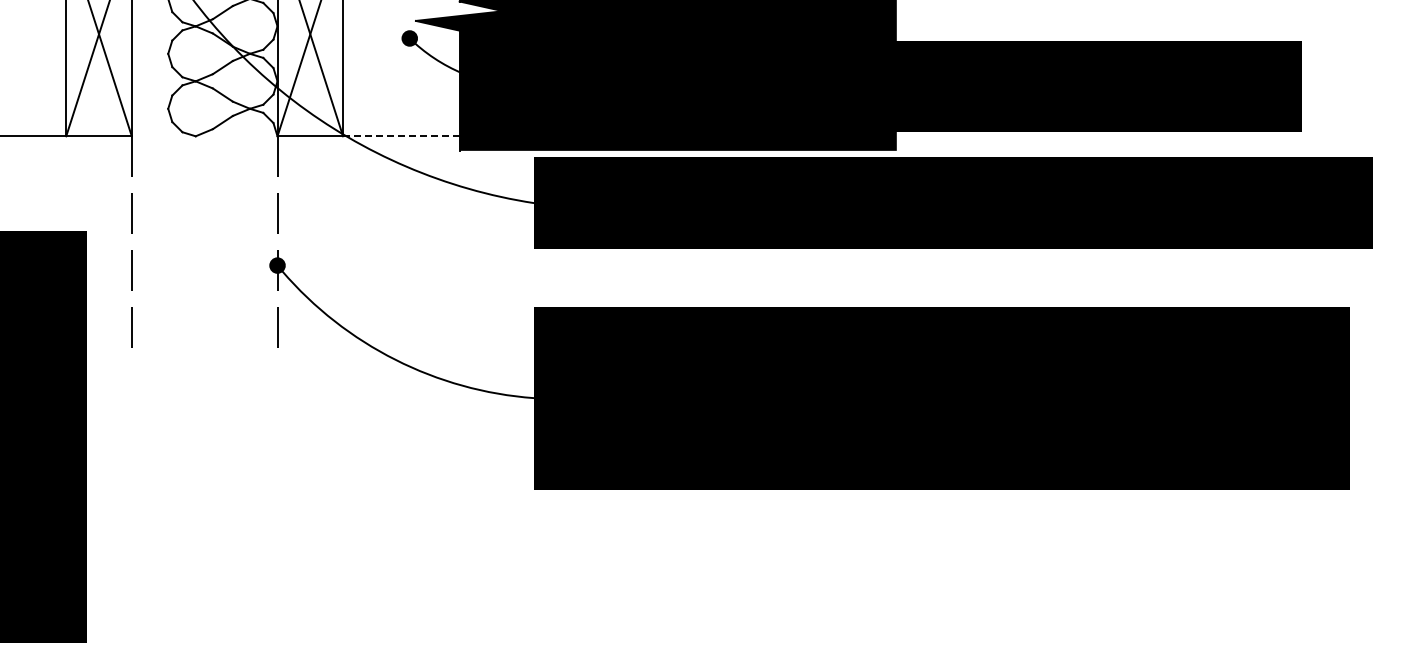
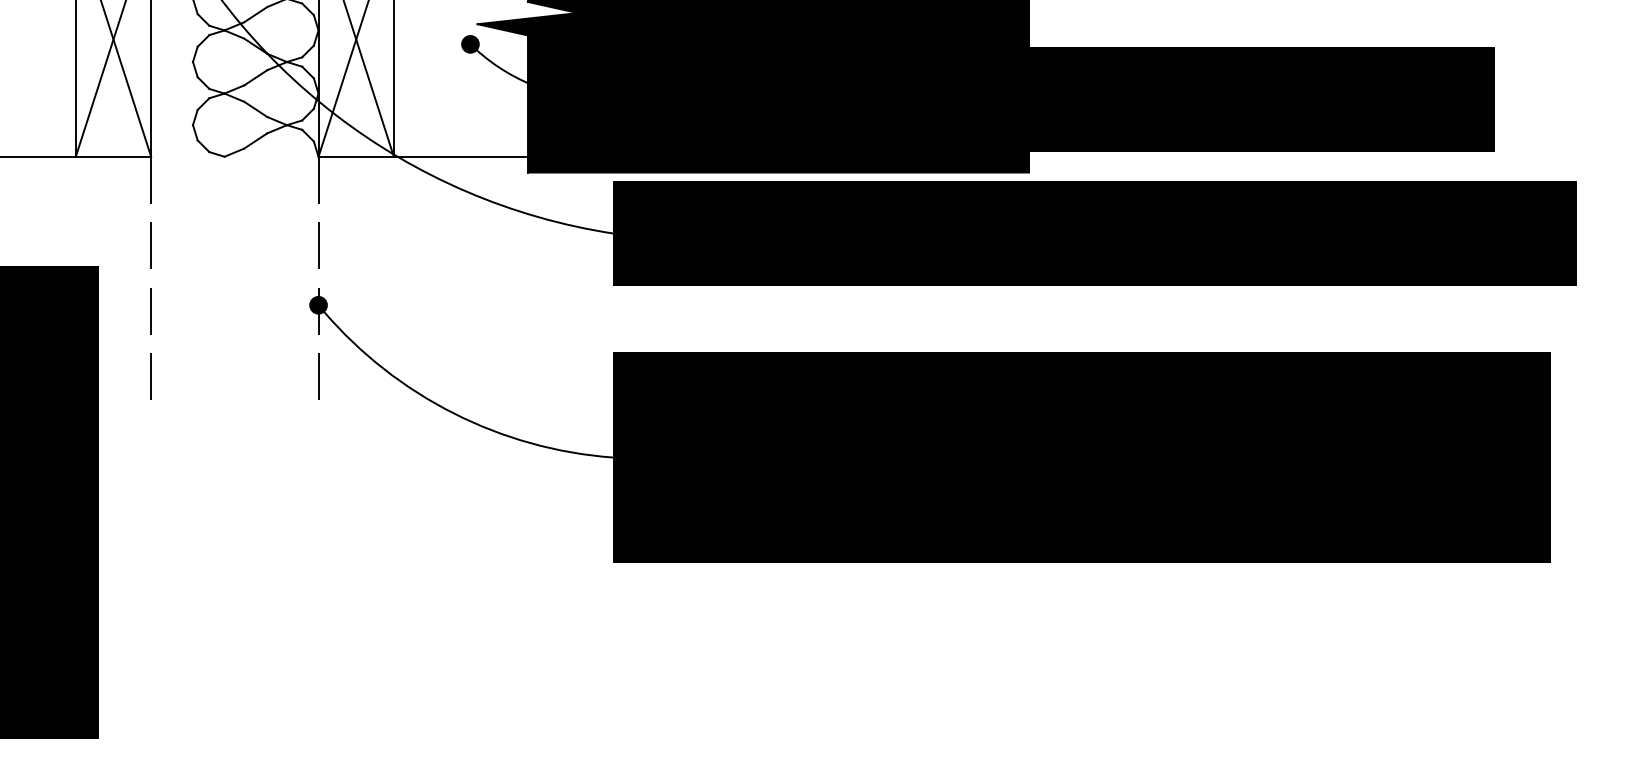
line: (401, 136) -> (460, 156), dashed -> solid

